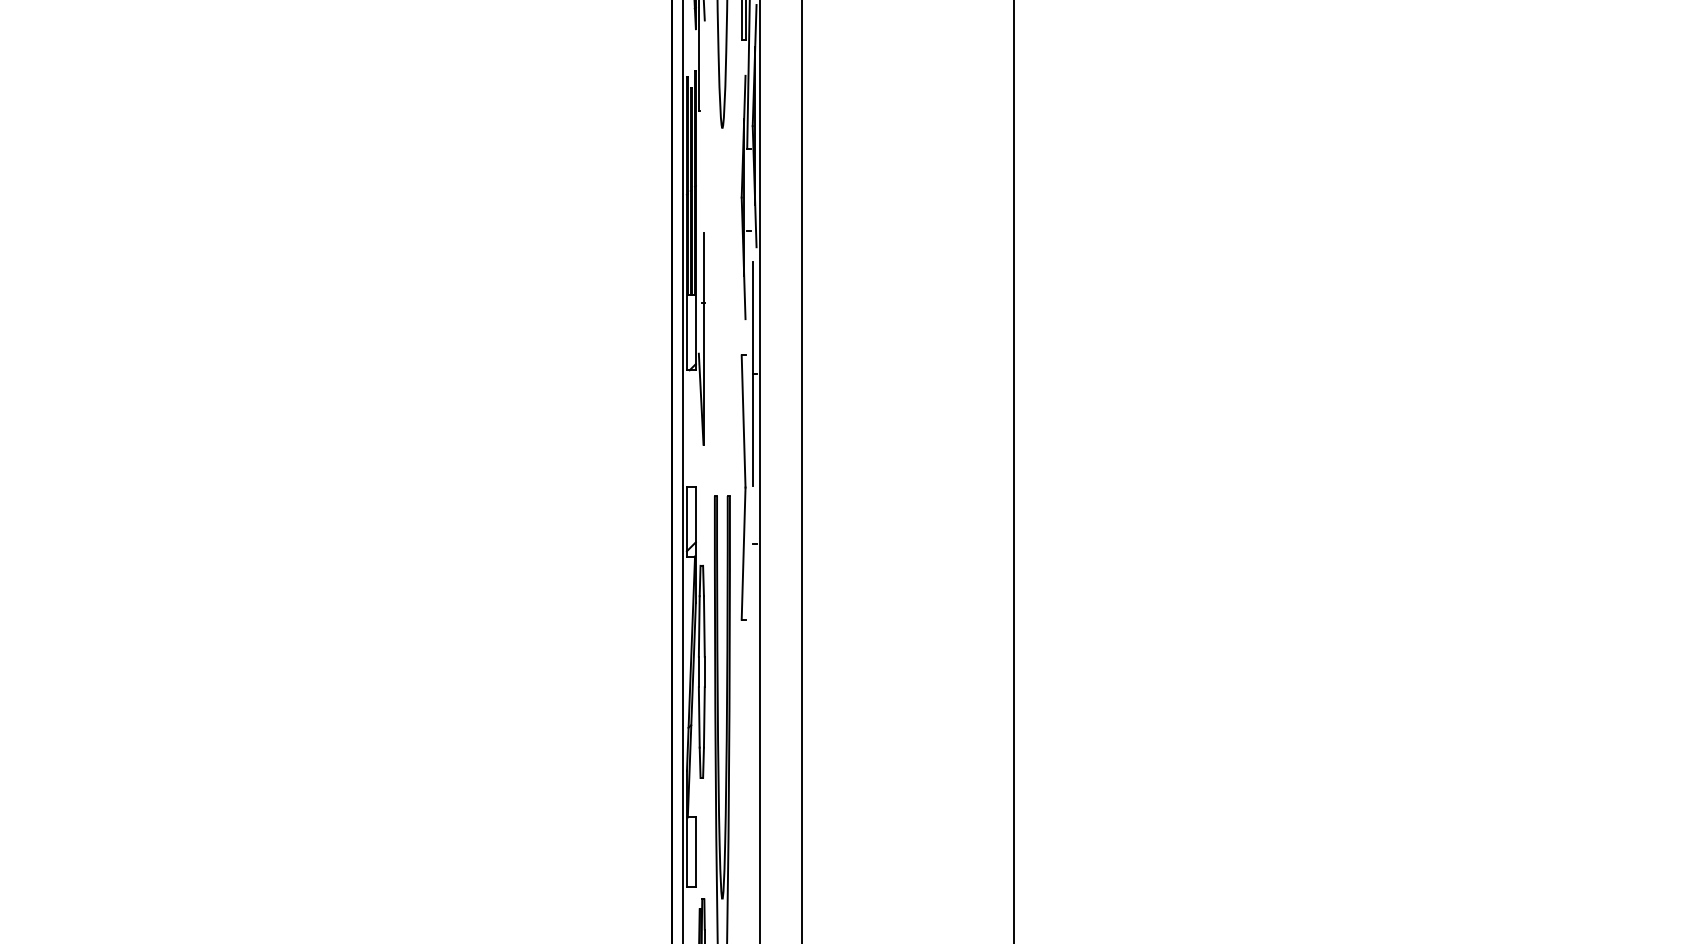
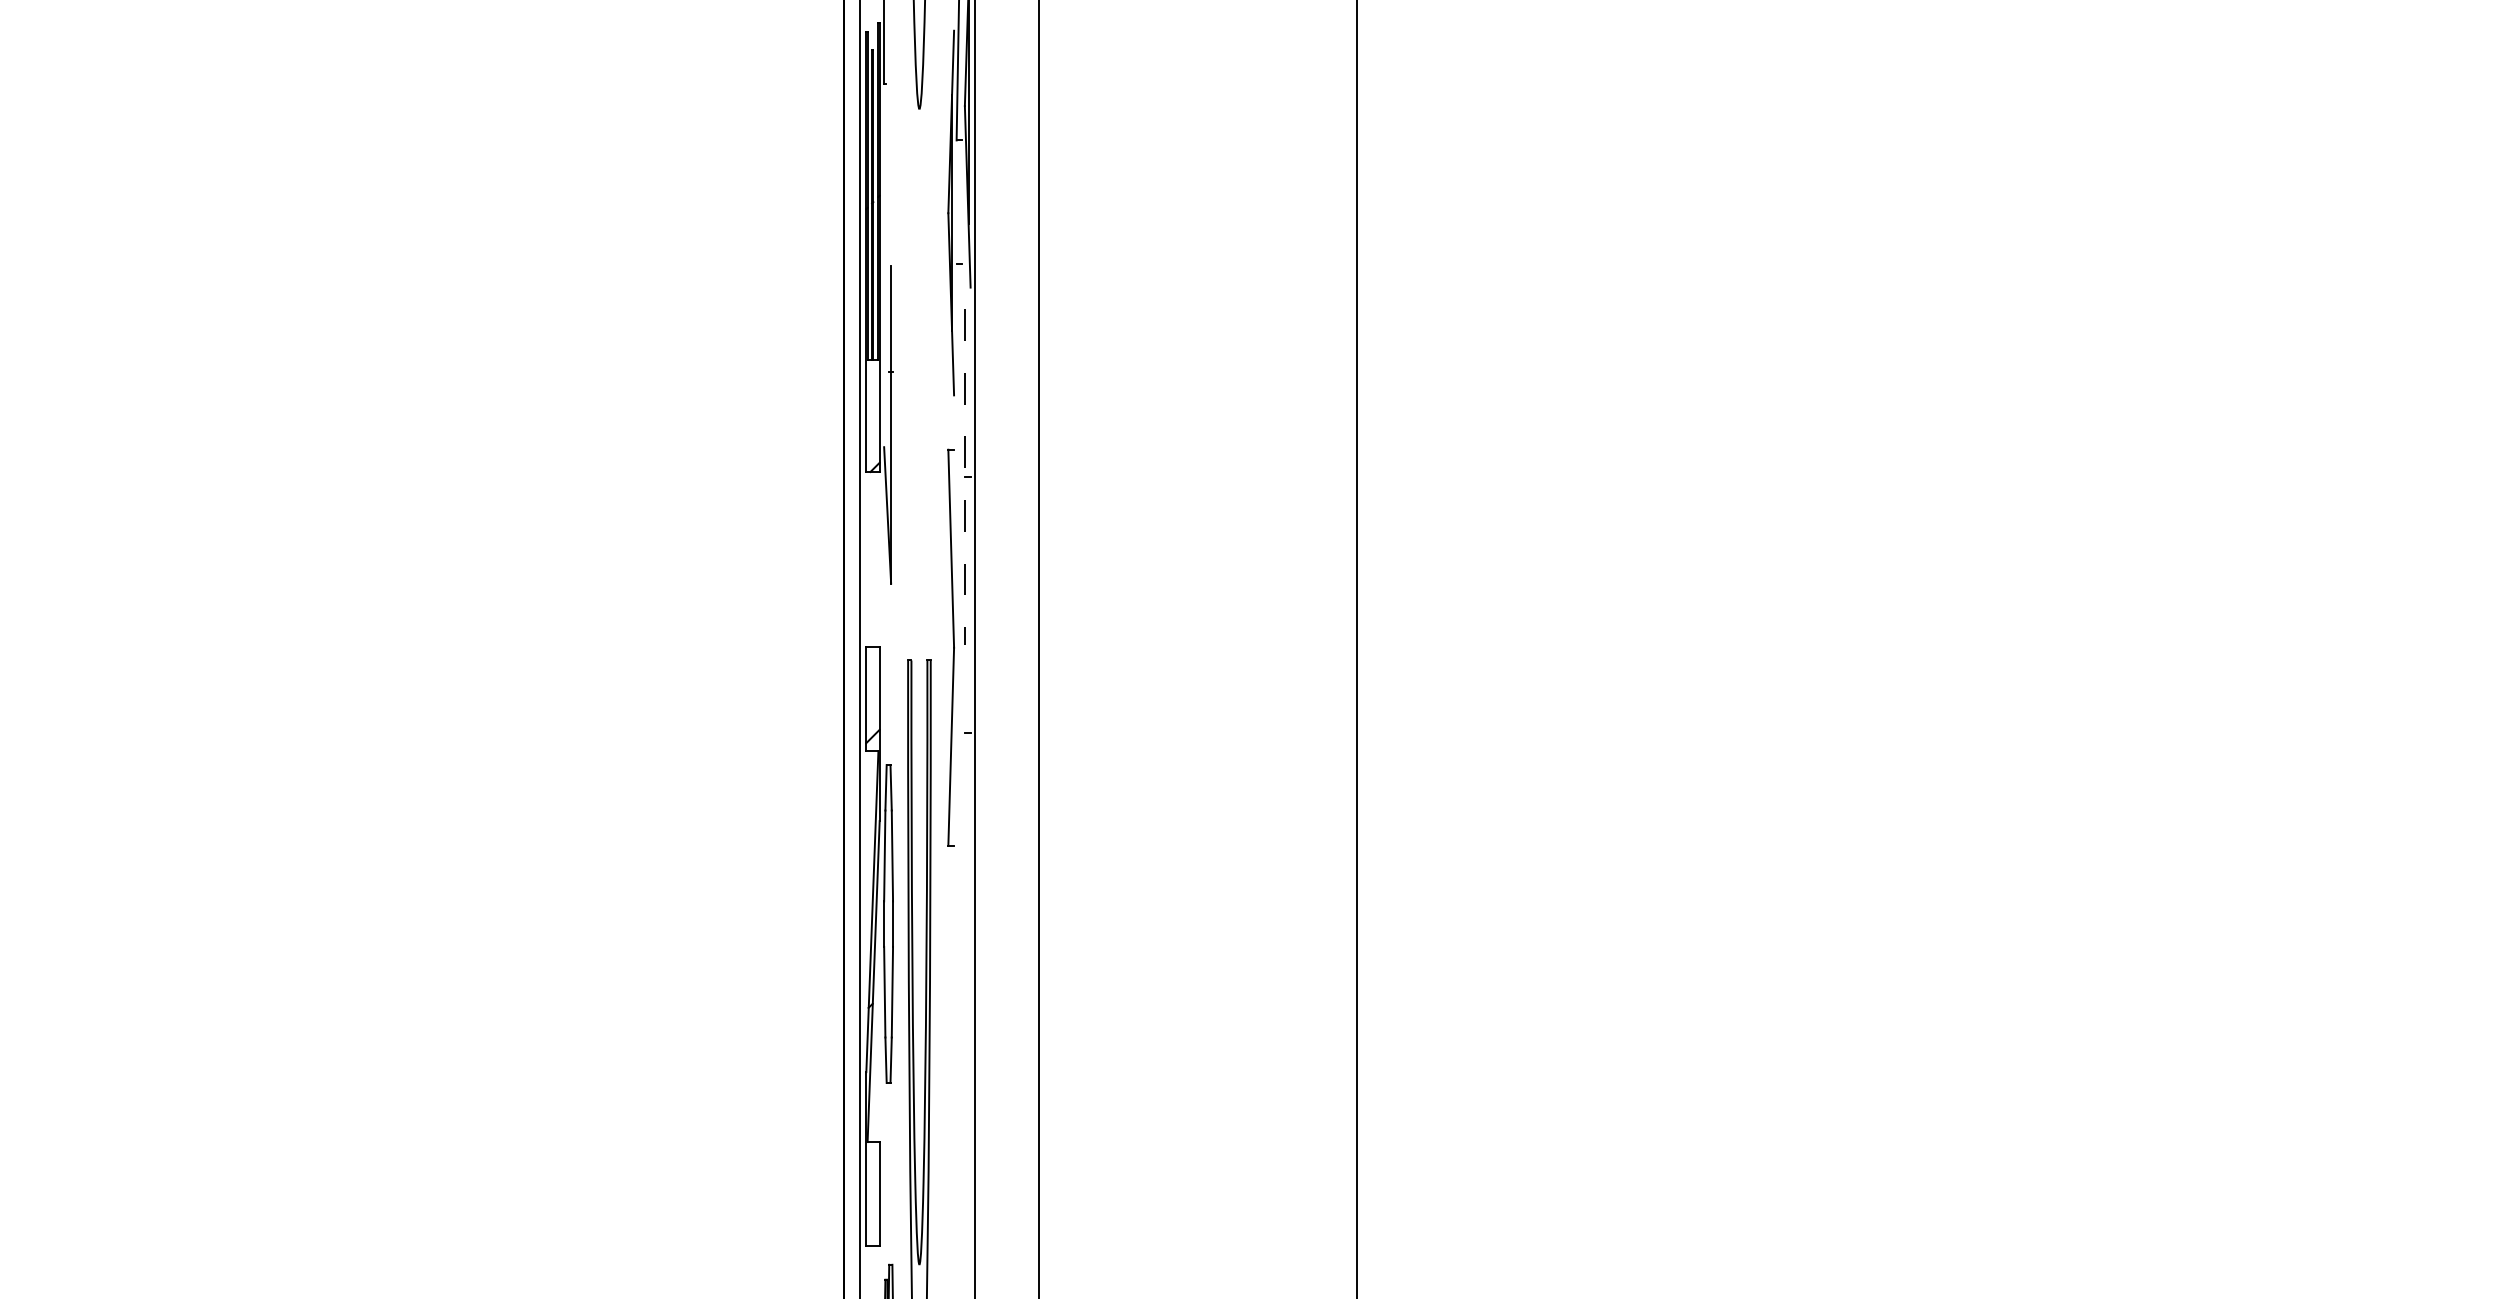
line: (752, 373) -> (964, 476), solid -> dashed

